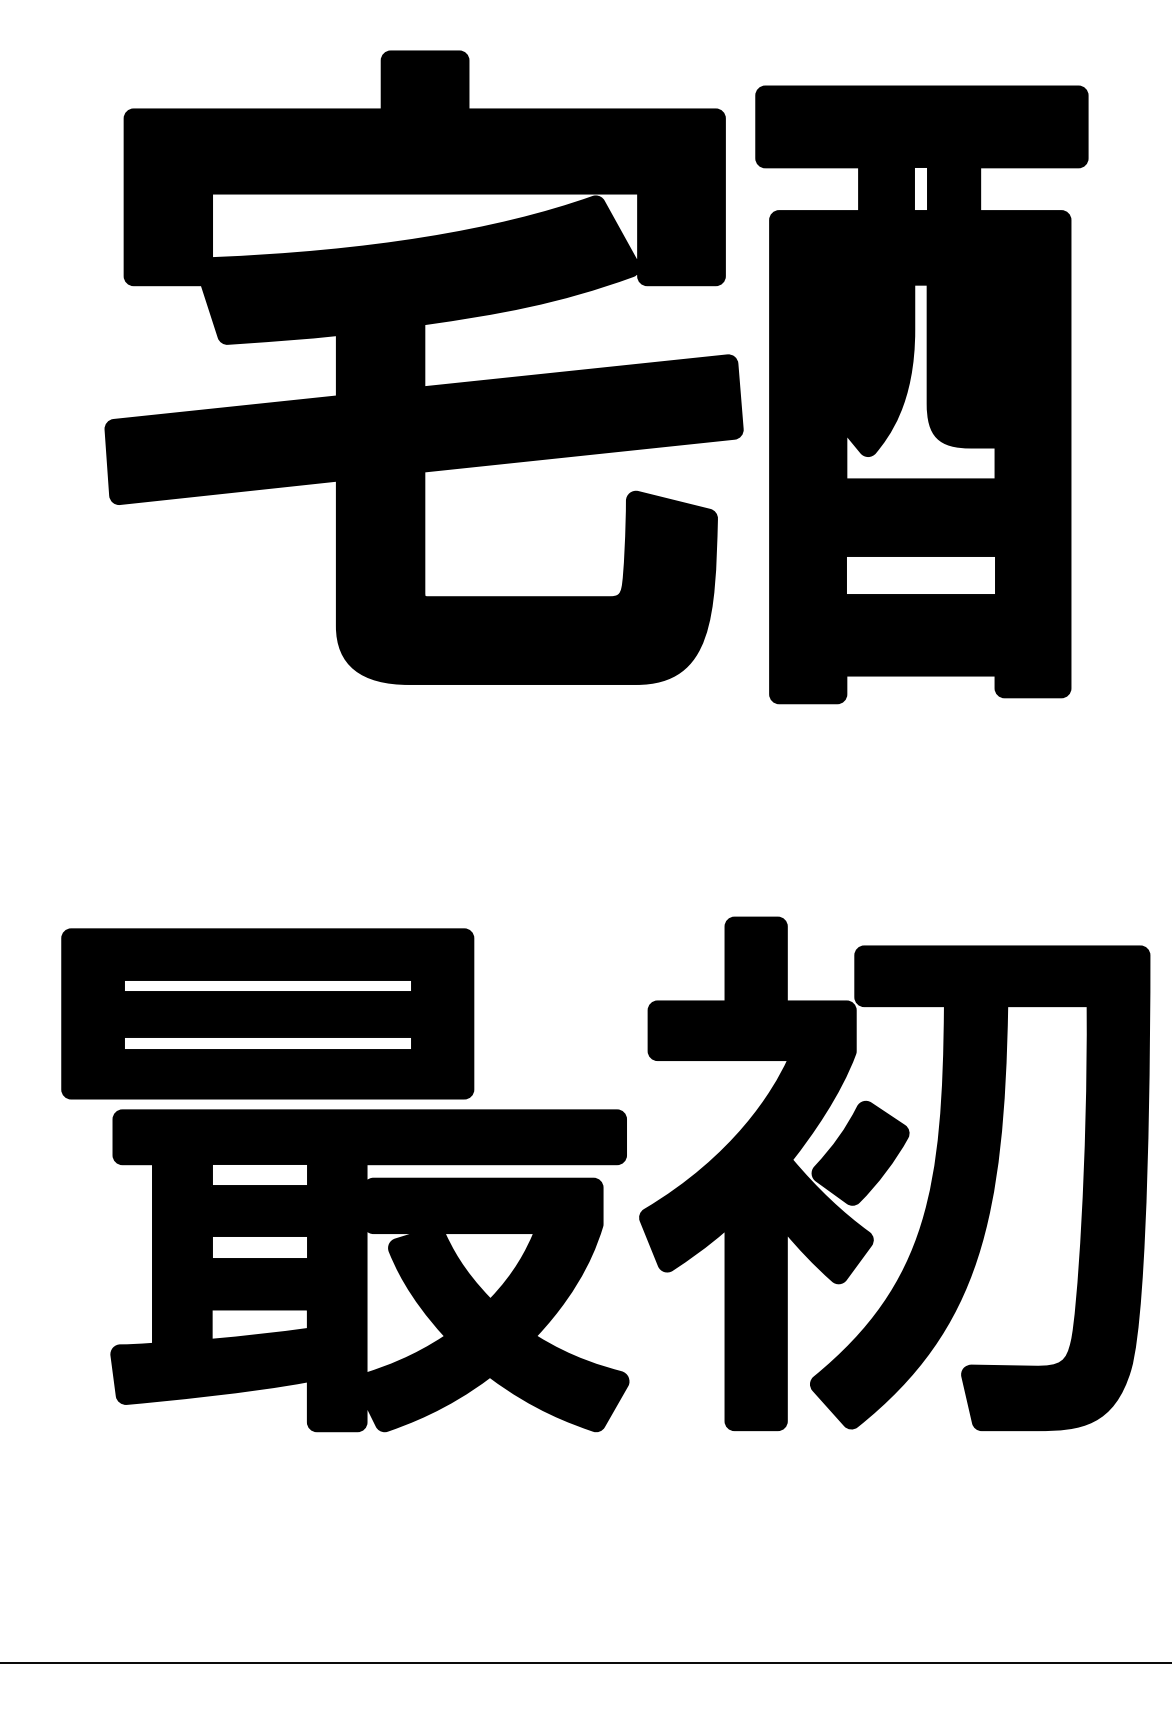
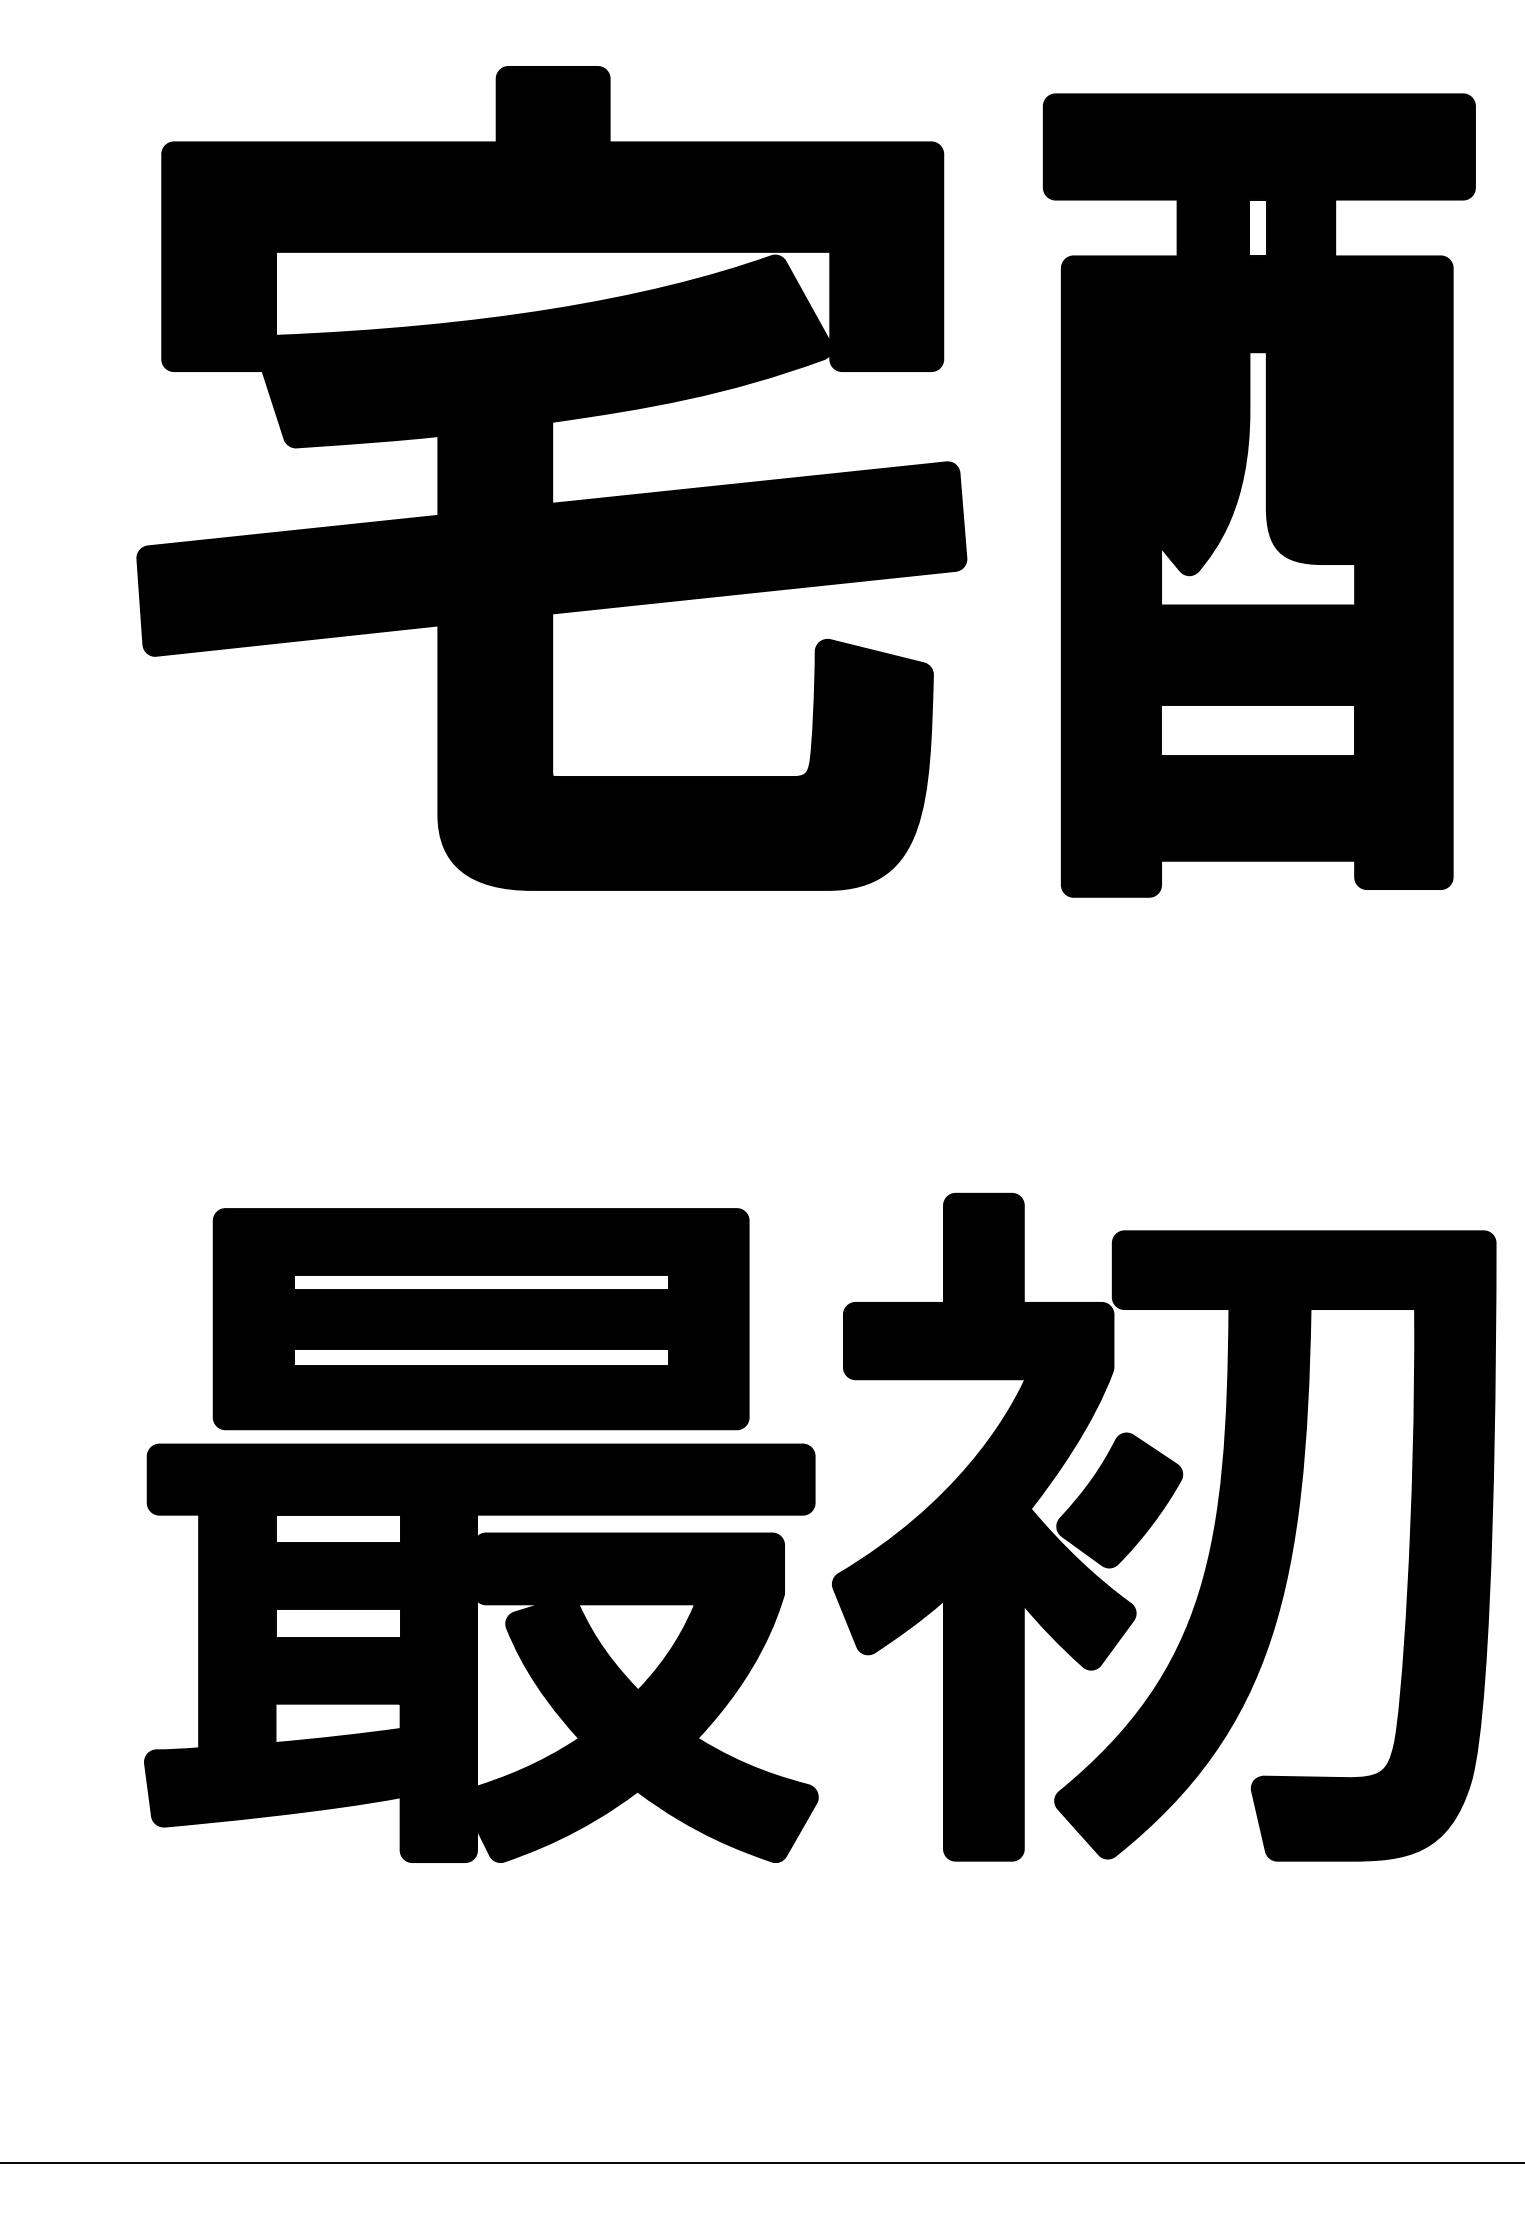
part: (921, 394) -> (1258, 495), moved
part: (267, 1013) -> (480, 1318), moved

